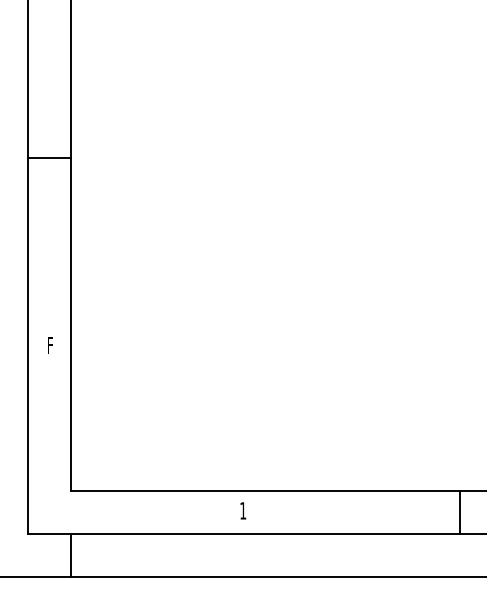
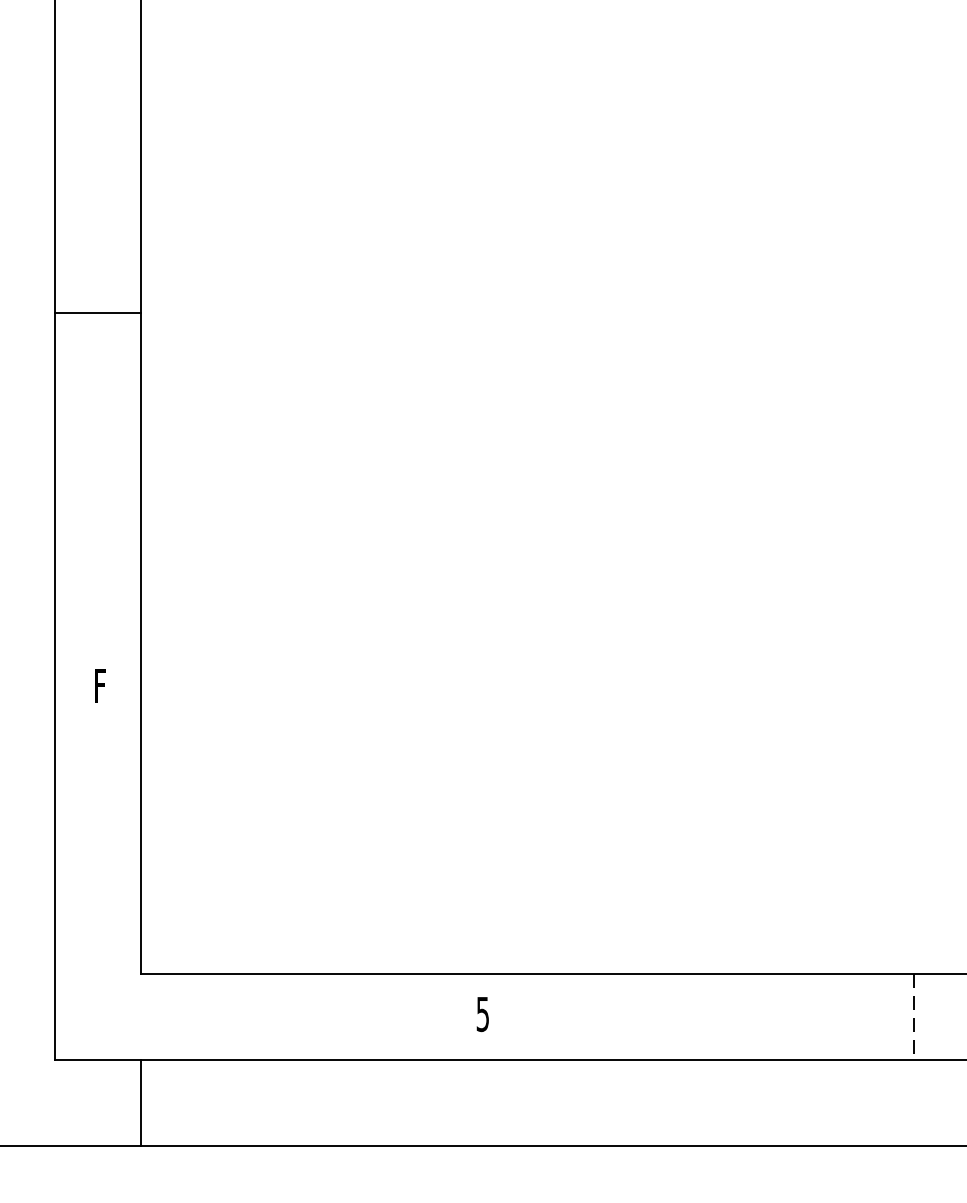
text: (243, 510) -> (483, 1013), 1 -> 5
line: (460, 512) -> (914, 1017), solid -> dashed

